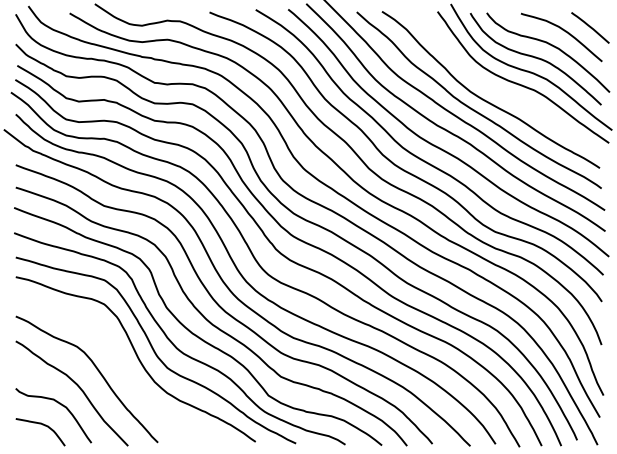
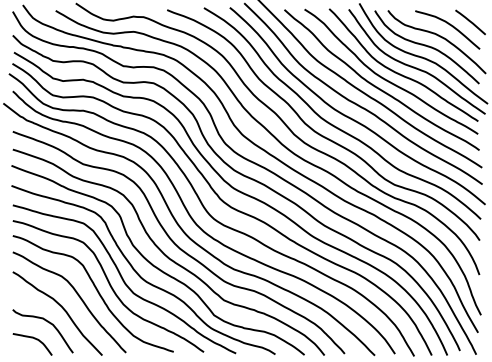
curve: (500, 91) -> (398, 73), added
curve: (121, 365) -> (97, 291), added

